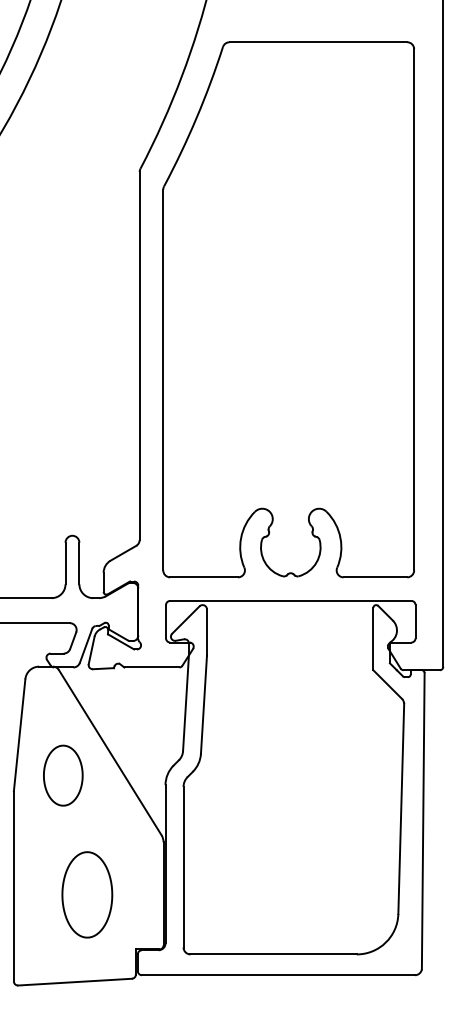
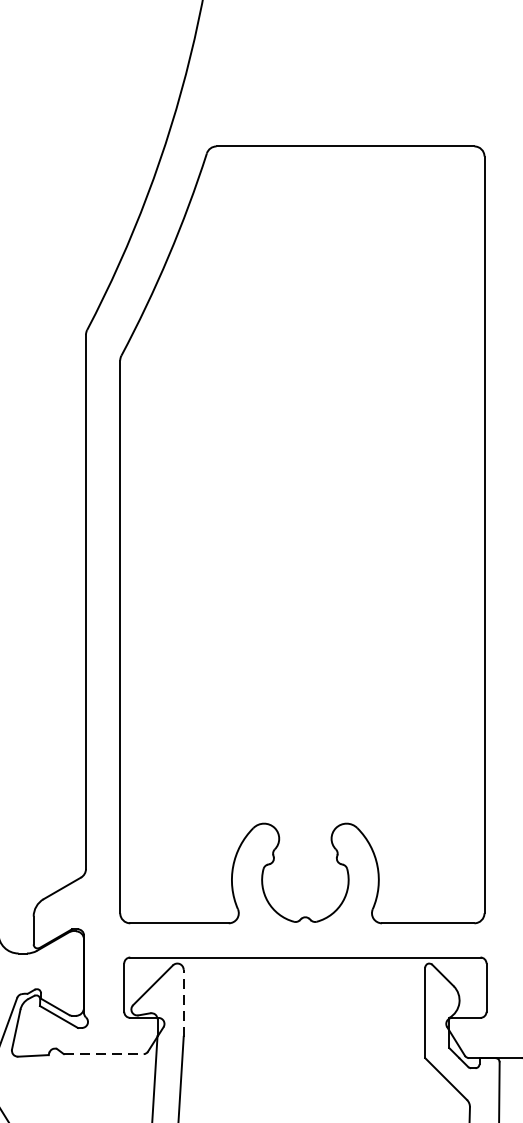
line: (206, 632) -> (183, 1003), solid -> dashed
line: (152, 667) -> (104, 1054), solid -> dashed

